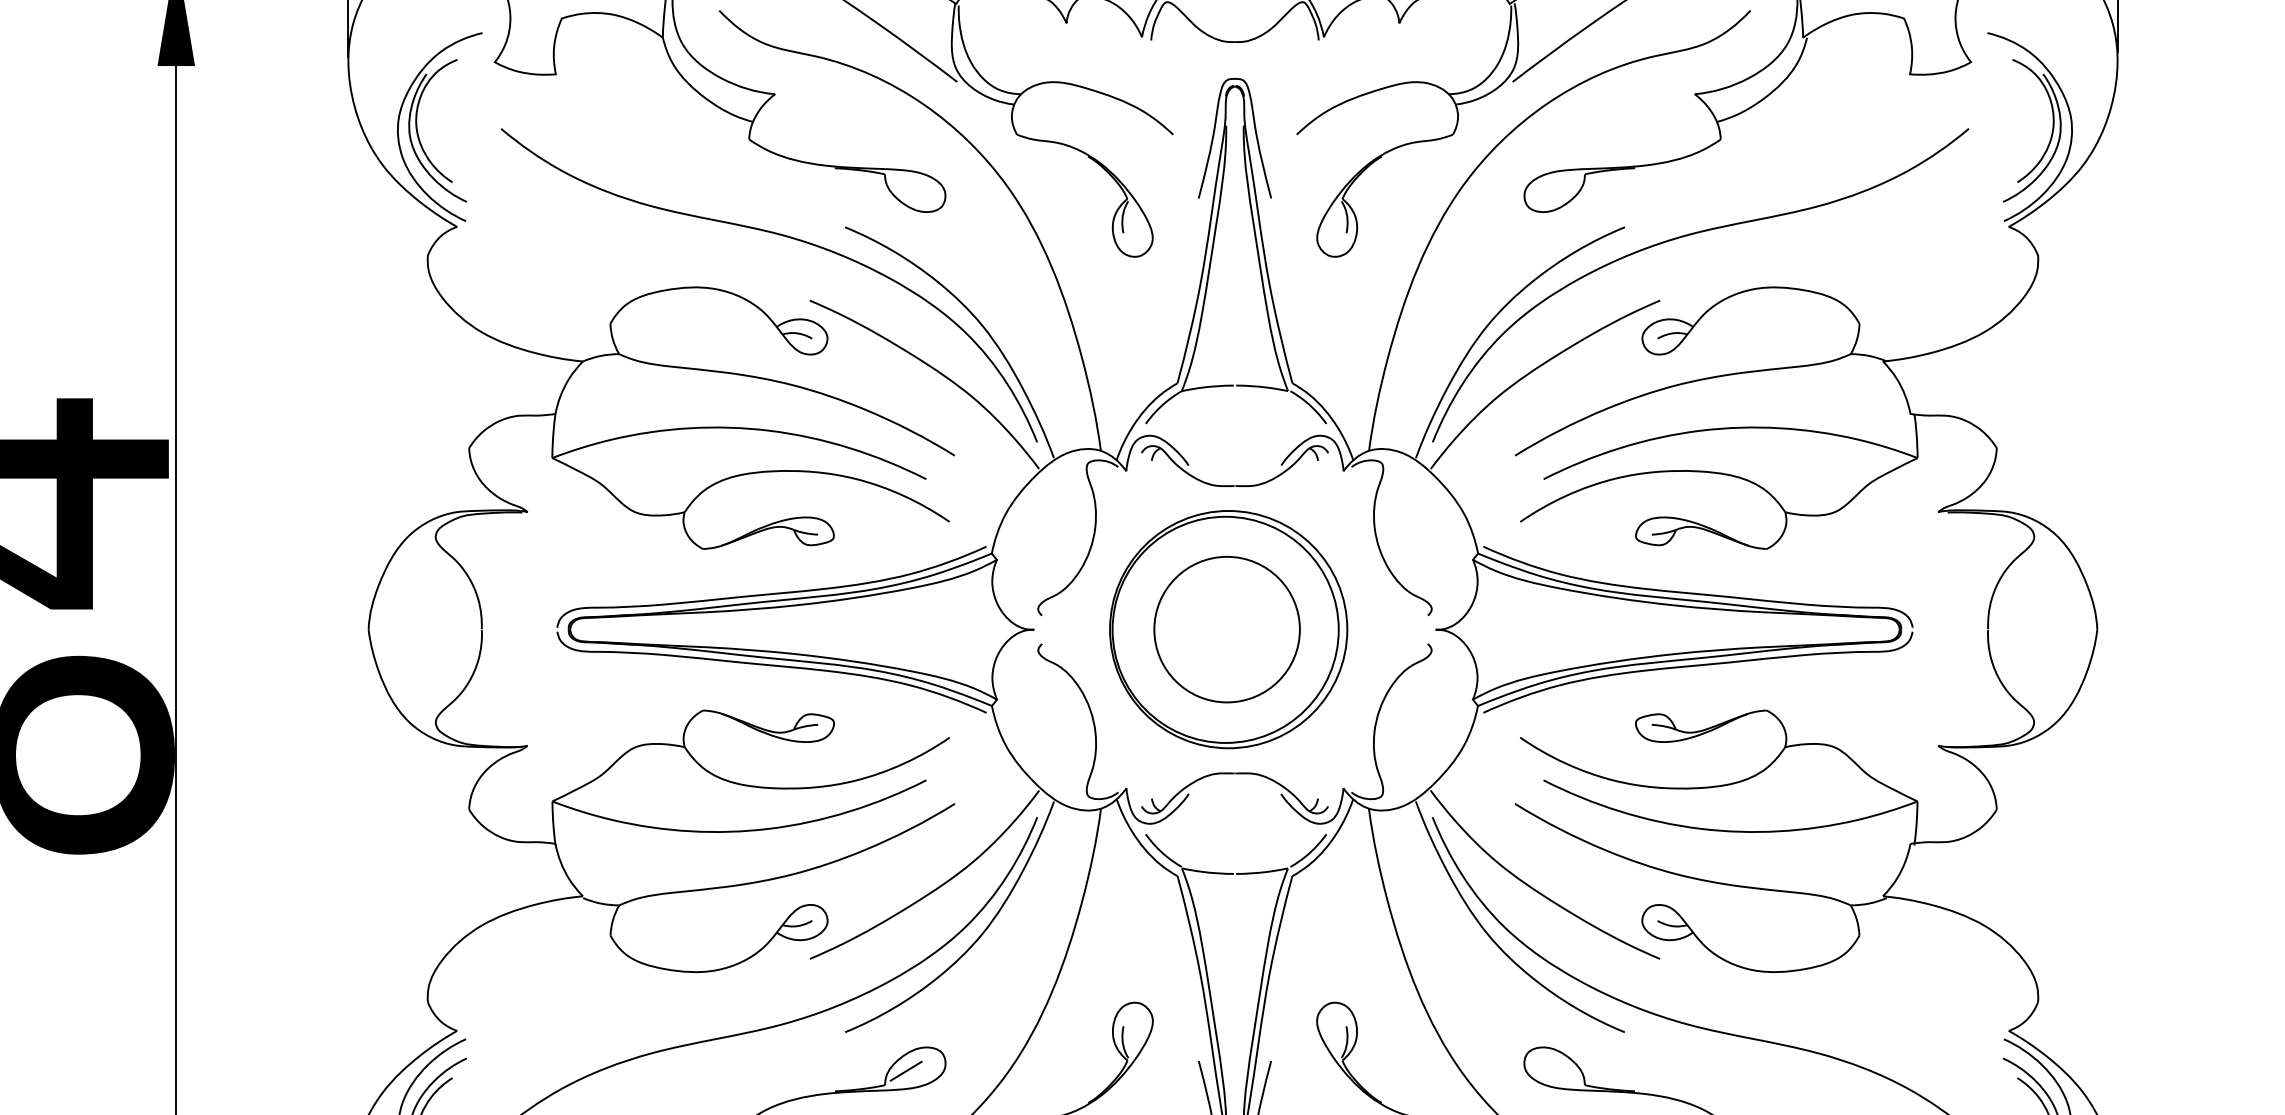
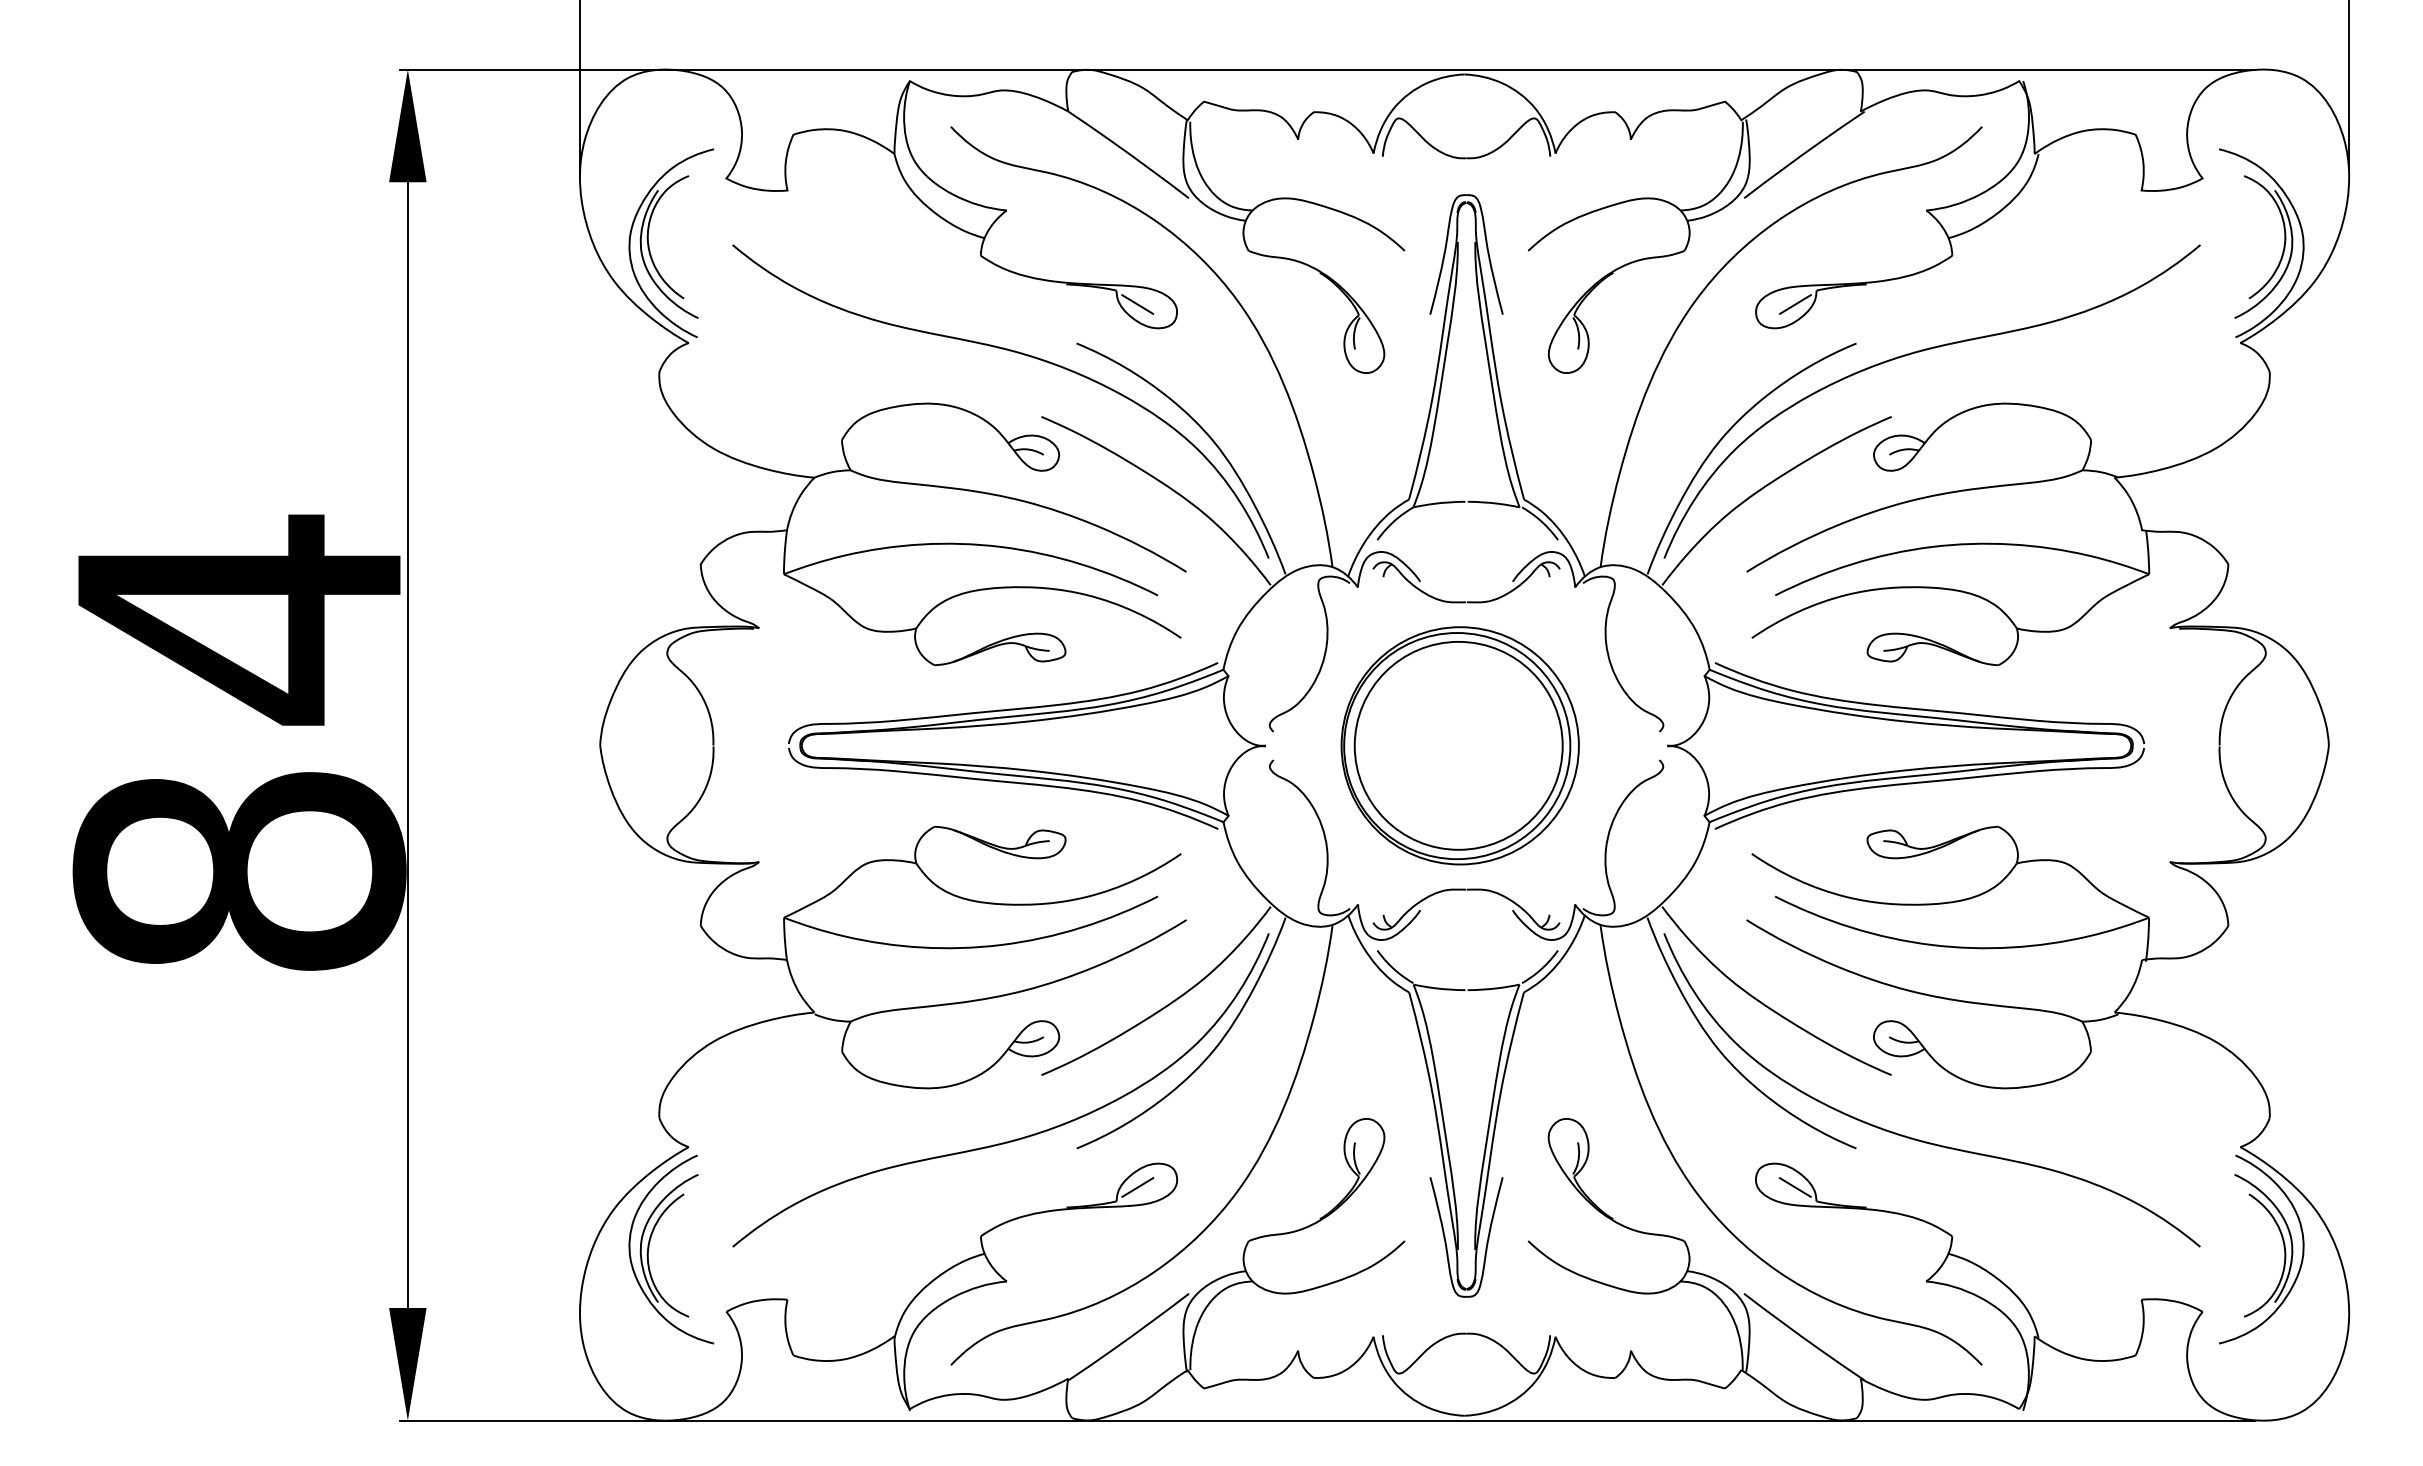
line: (905, 188) -> (1137, 304), added
line: (1563, 188) -> (1795, 304), added
circle: (1226, 629) -> (1458, 745), size x1.43
line: (1562, 1071) -> (1794, 1187), added

